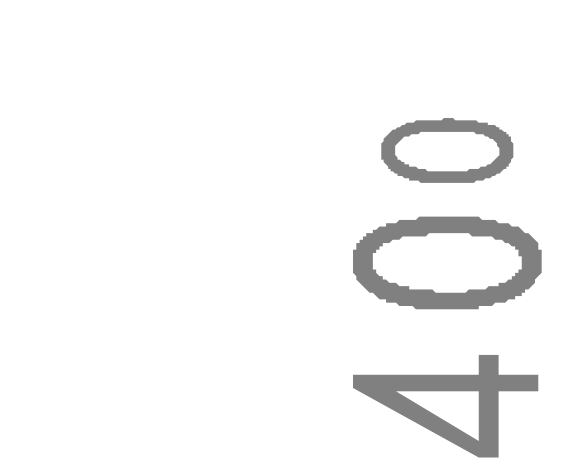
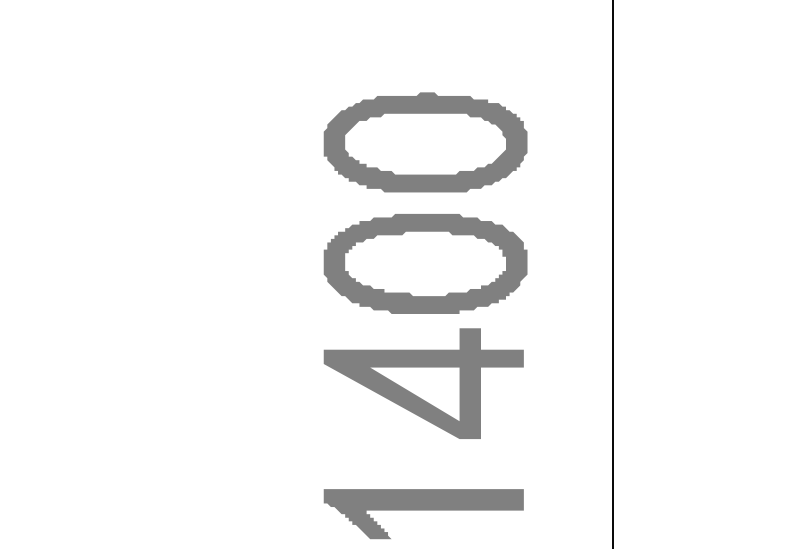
part: (447, 150) -> (425, 142), size x1.43
part: (445, 406) -> (423, 383), moved

